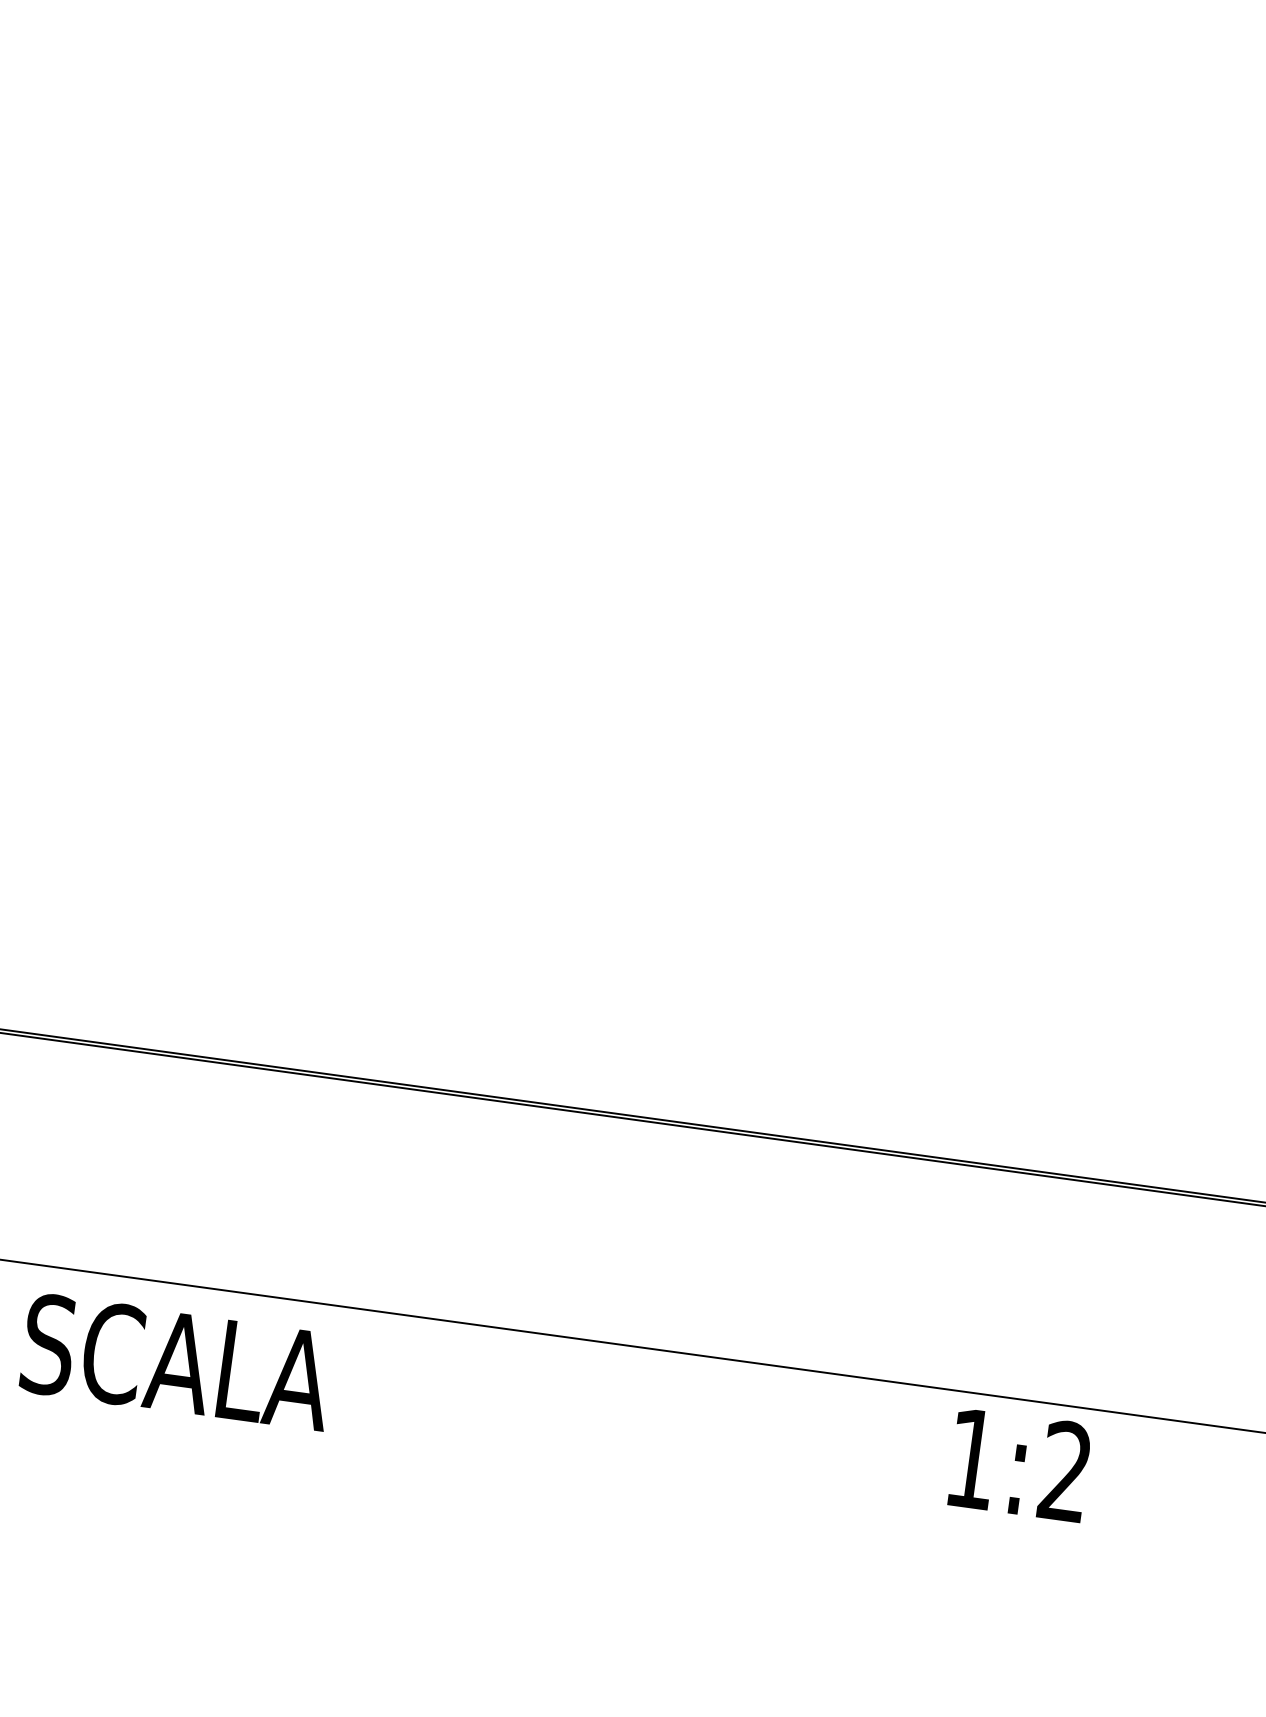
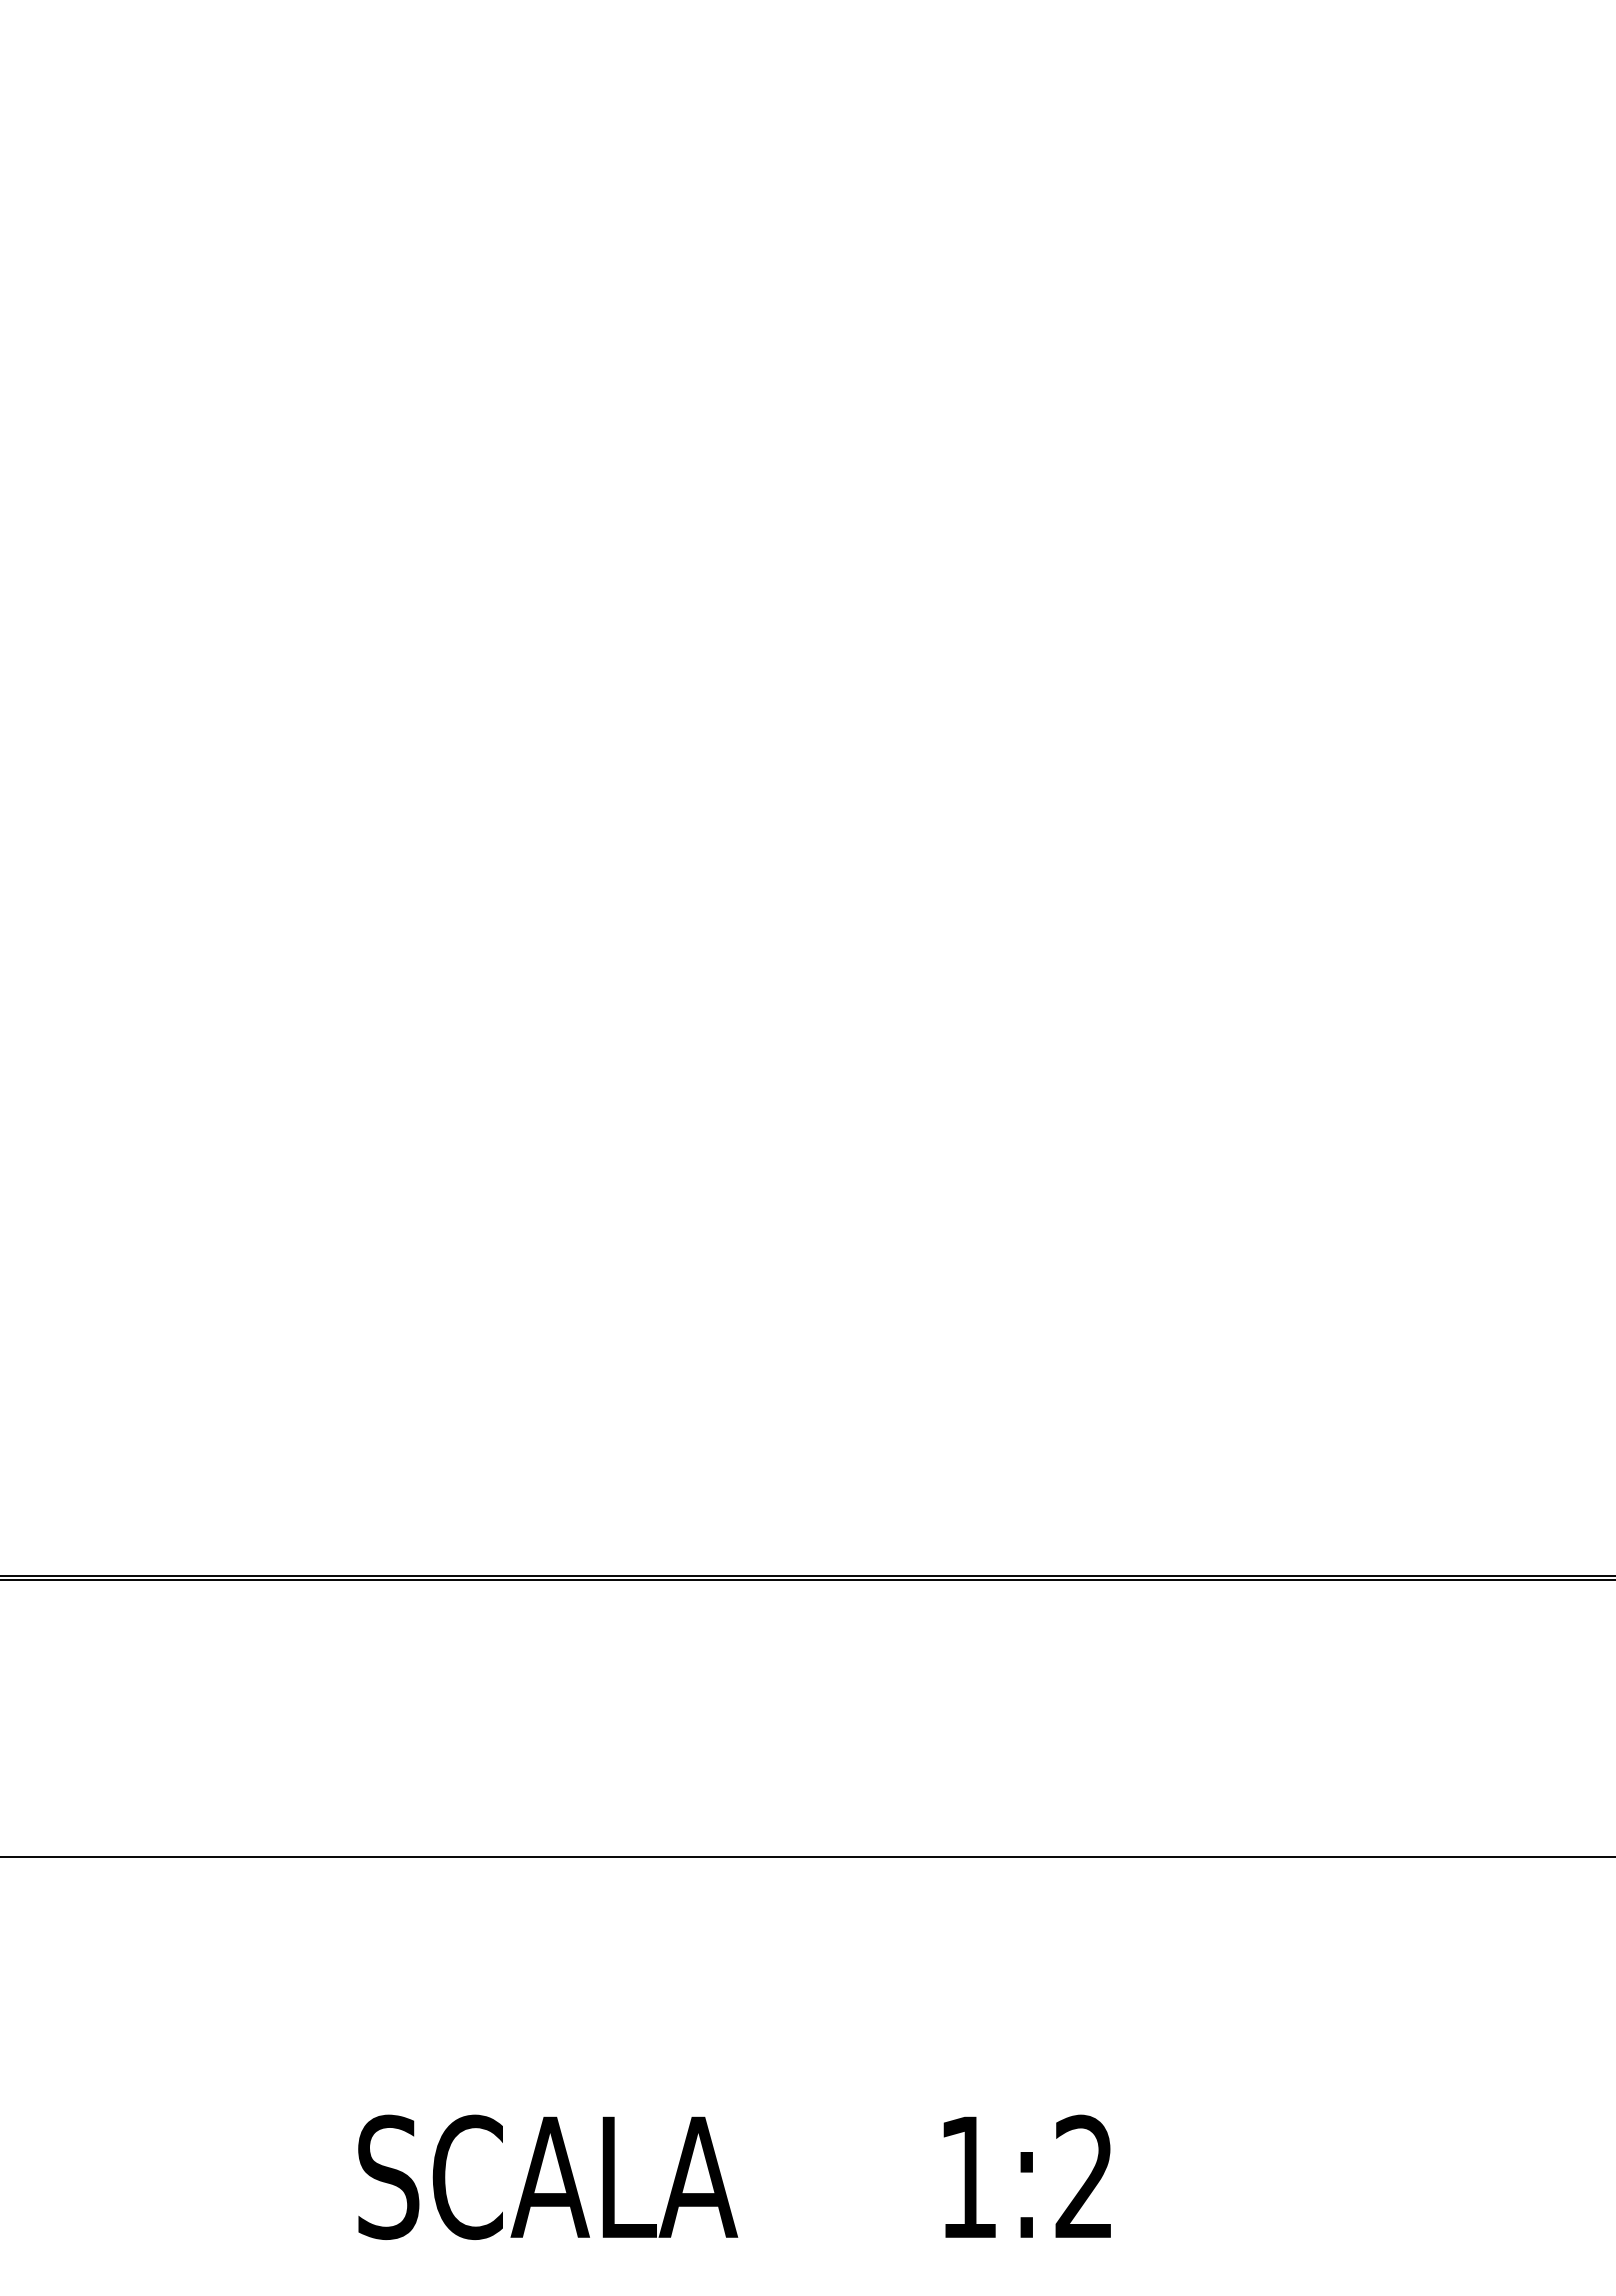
text: (177, 1361) -> (548, 2176), moved
text: (1019, 1463) -> (1026, 2175), moved

